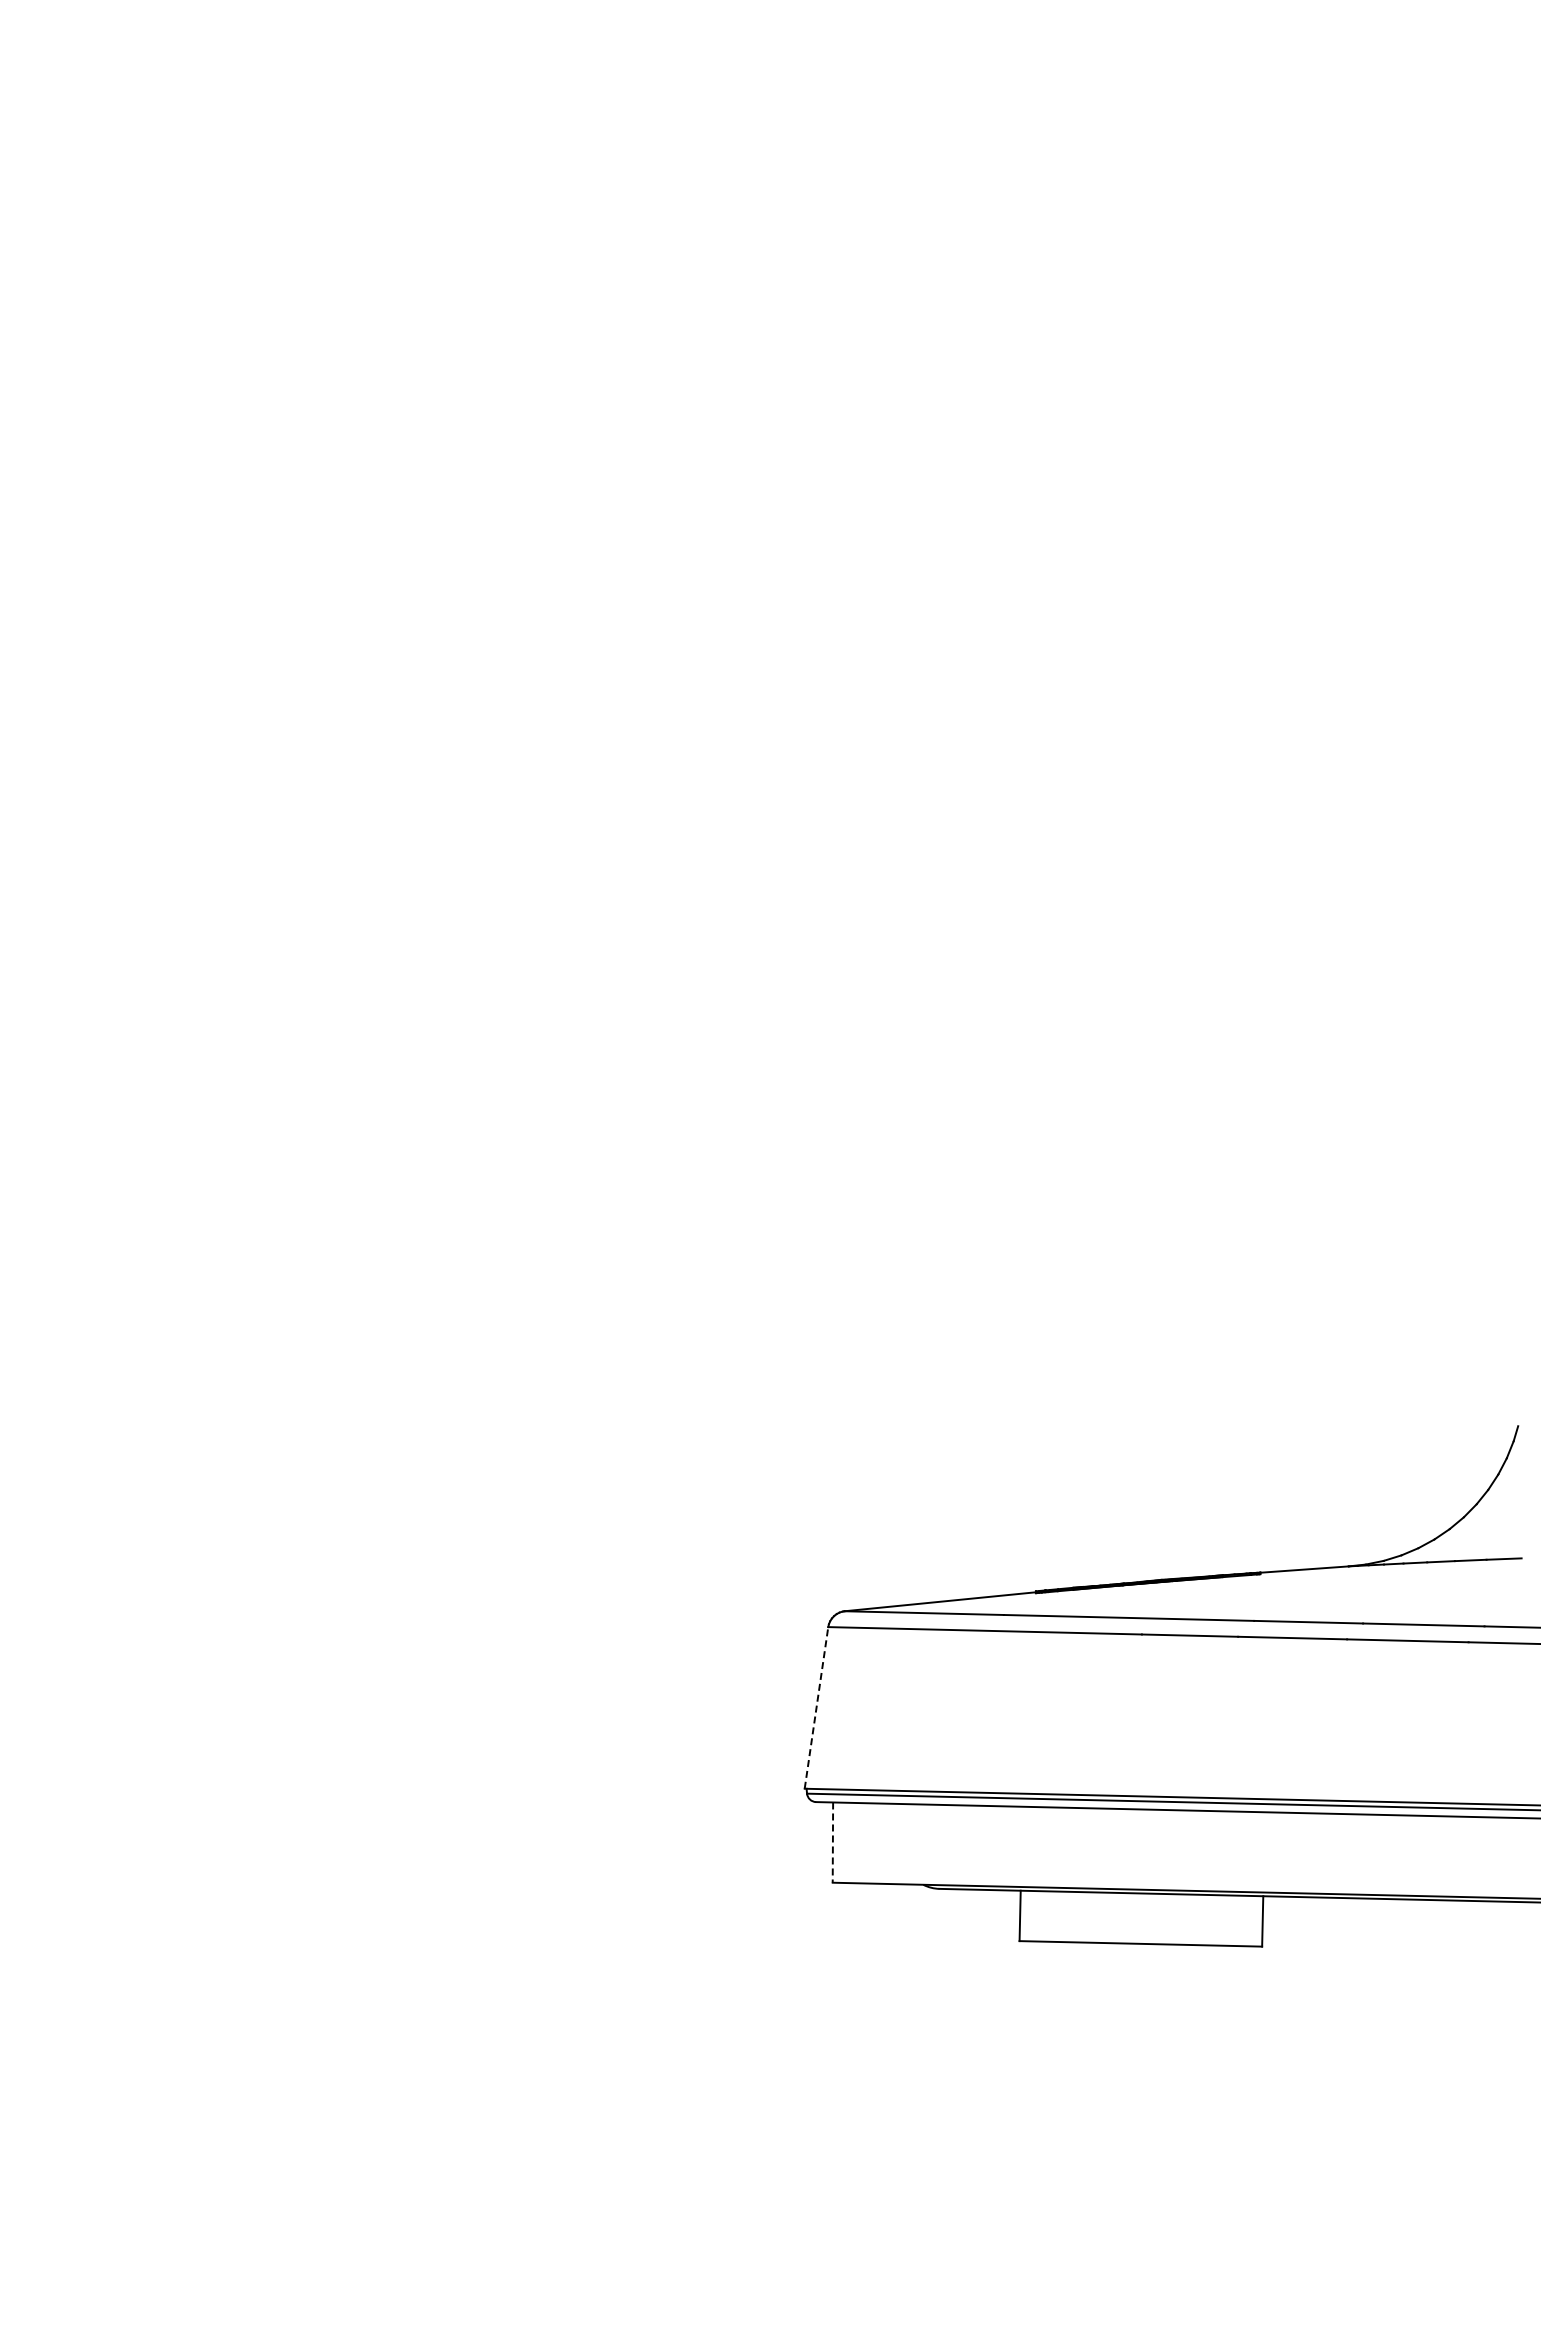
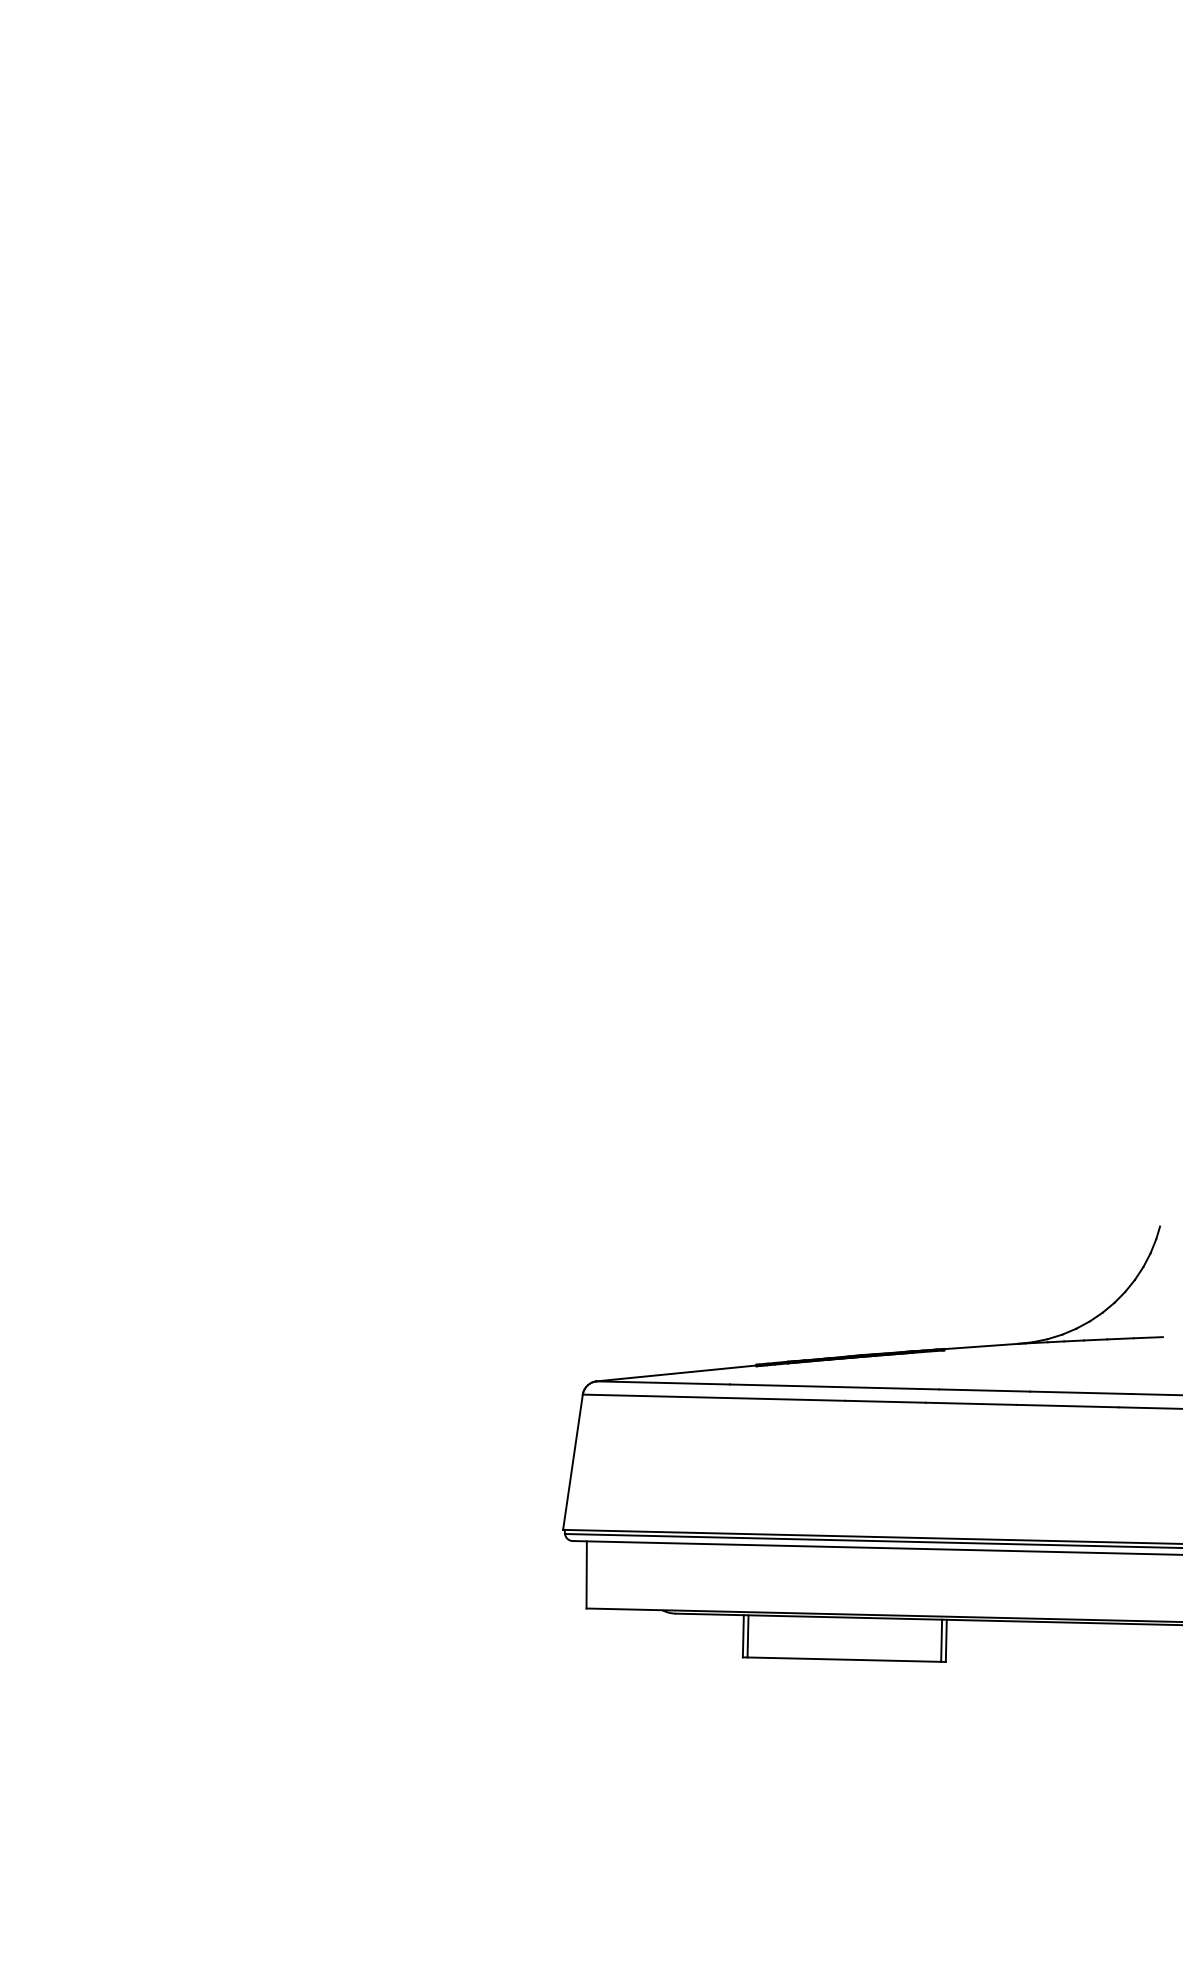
line: (816, 1707) -> (572, 1461), dashed -> solid
line: (832, 1843) -> (586, 1575), dashed -> solid
line: (1025, 1915) -> (747, 1635), added
line: (1256, 1921) -> (941, 1640), added

